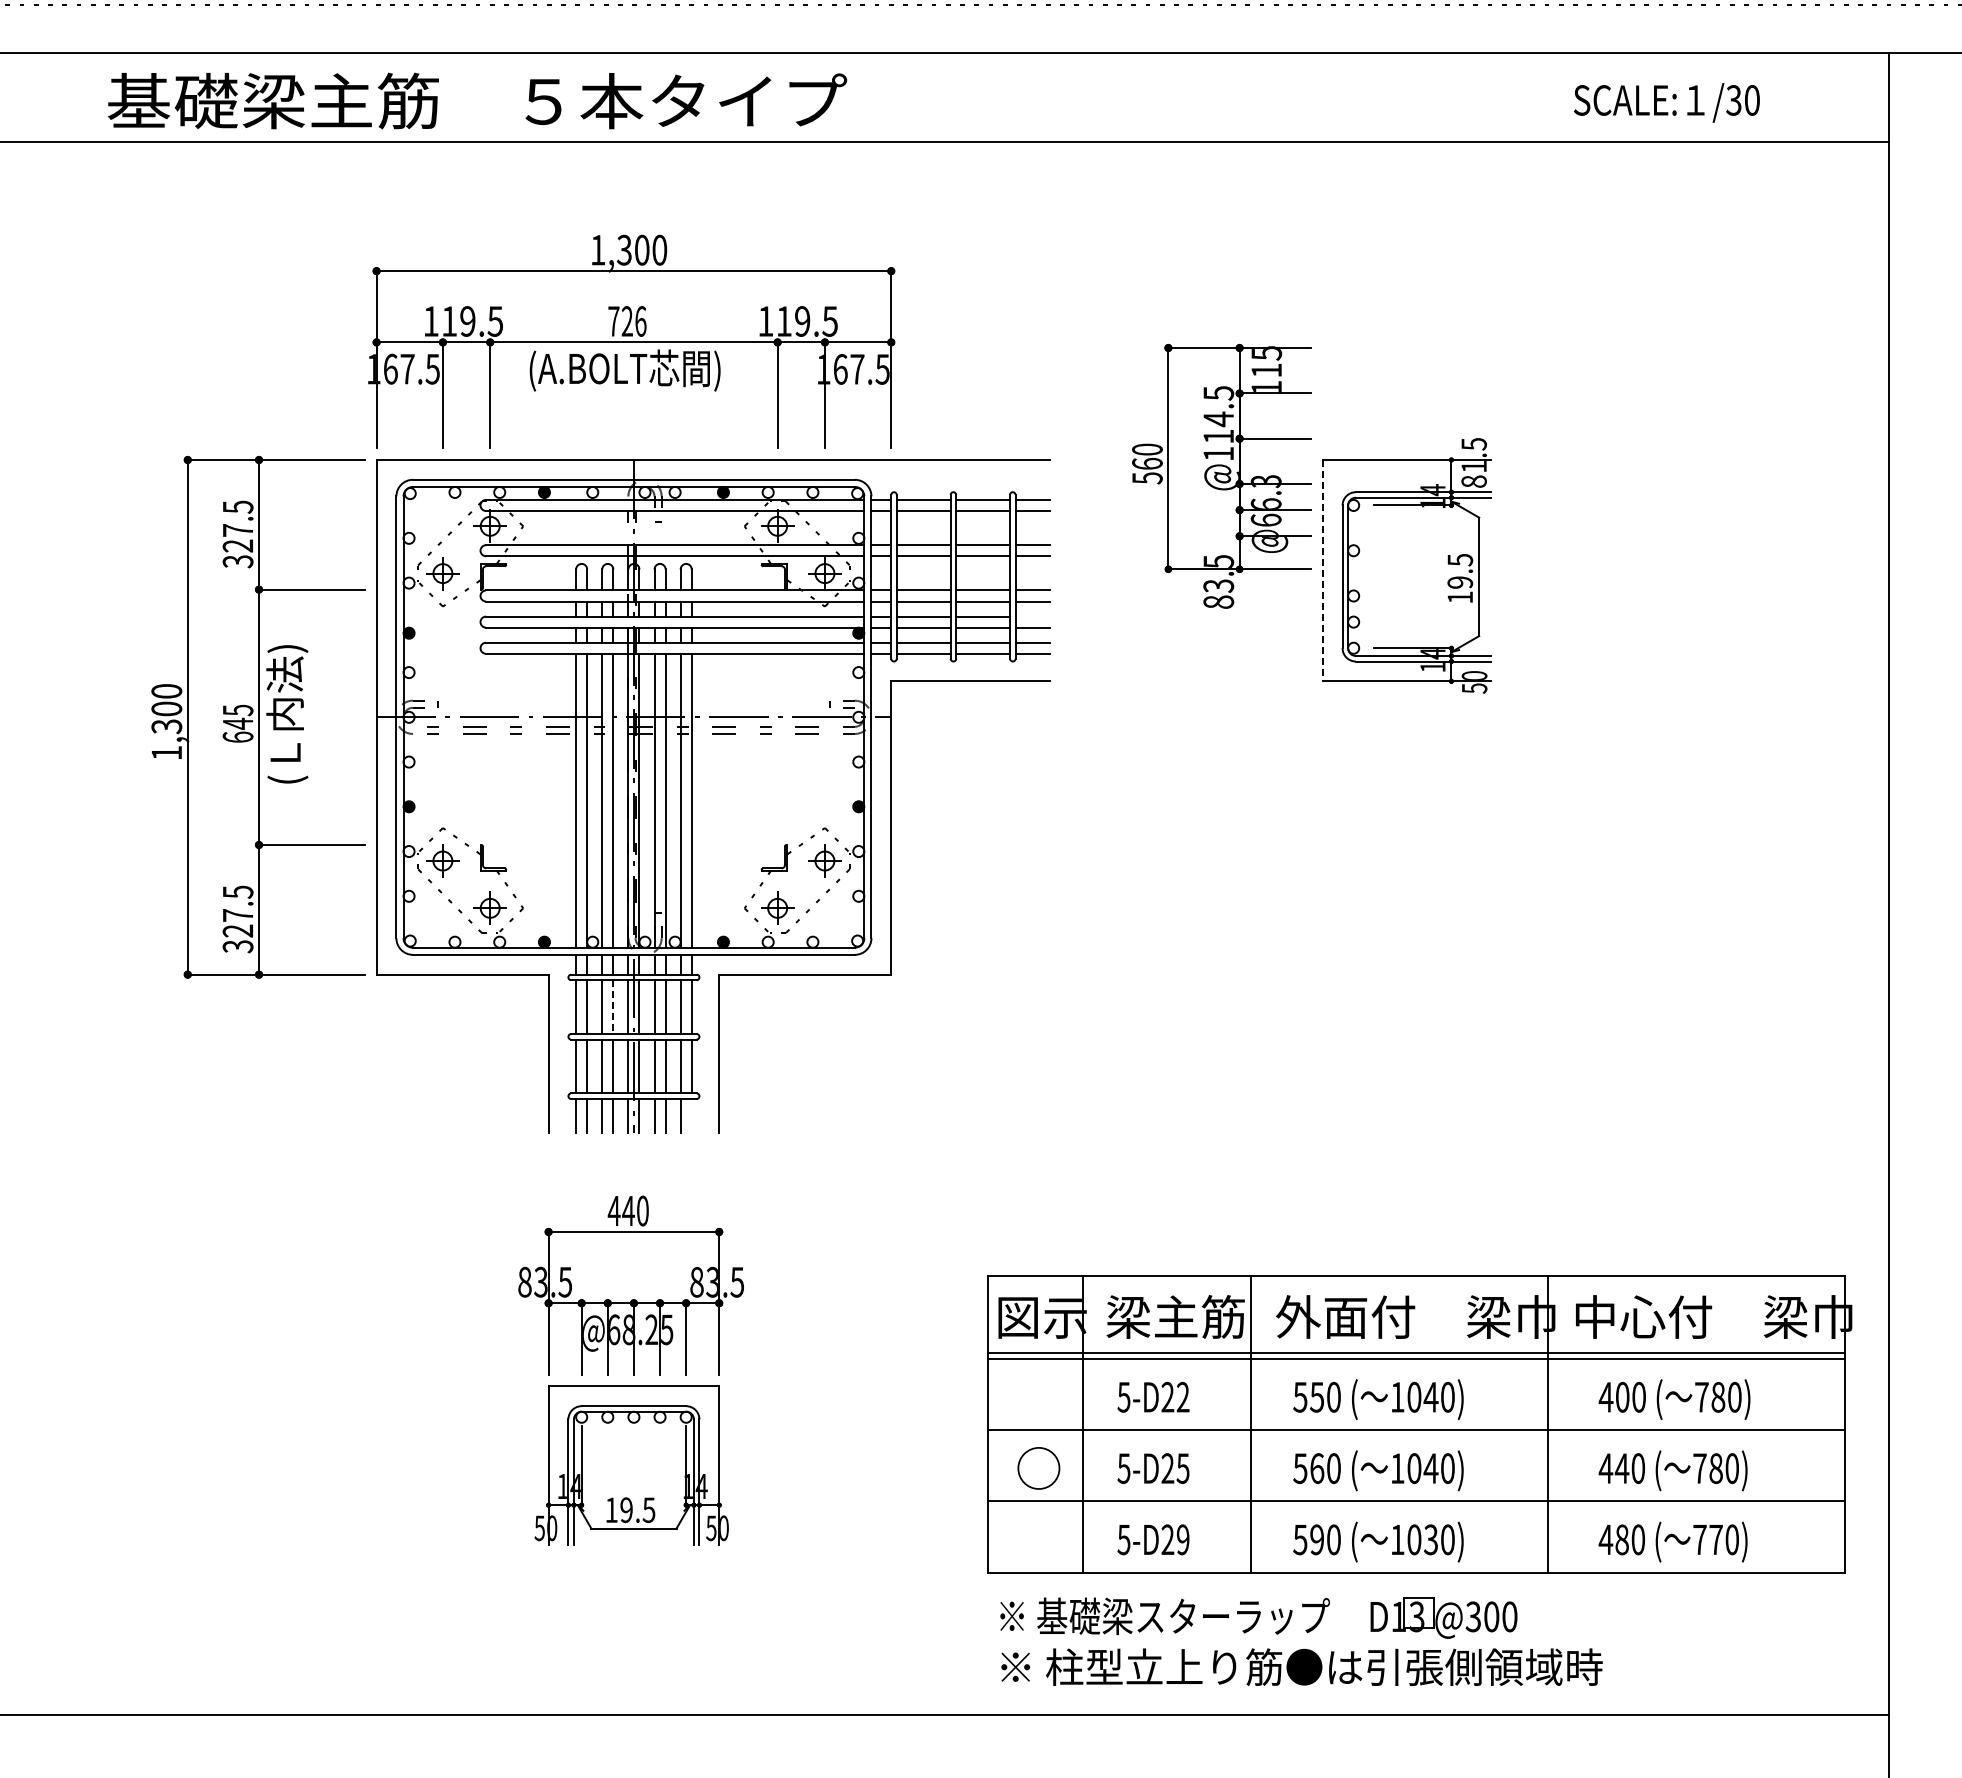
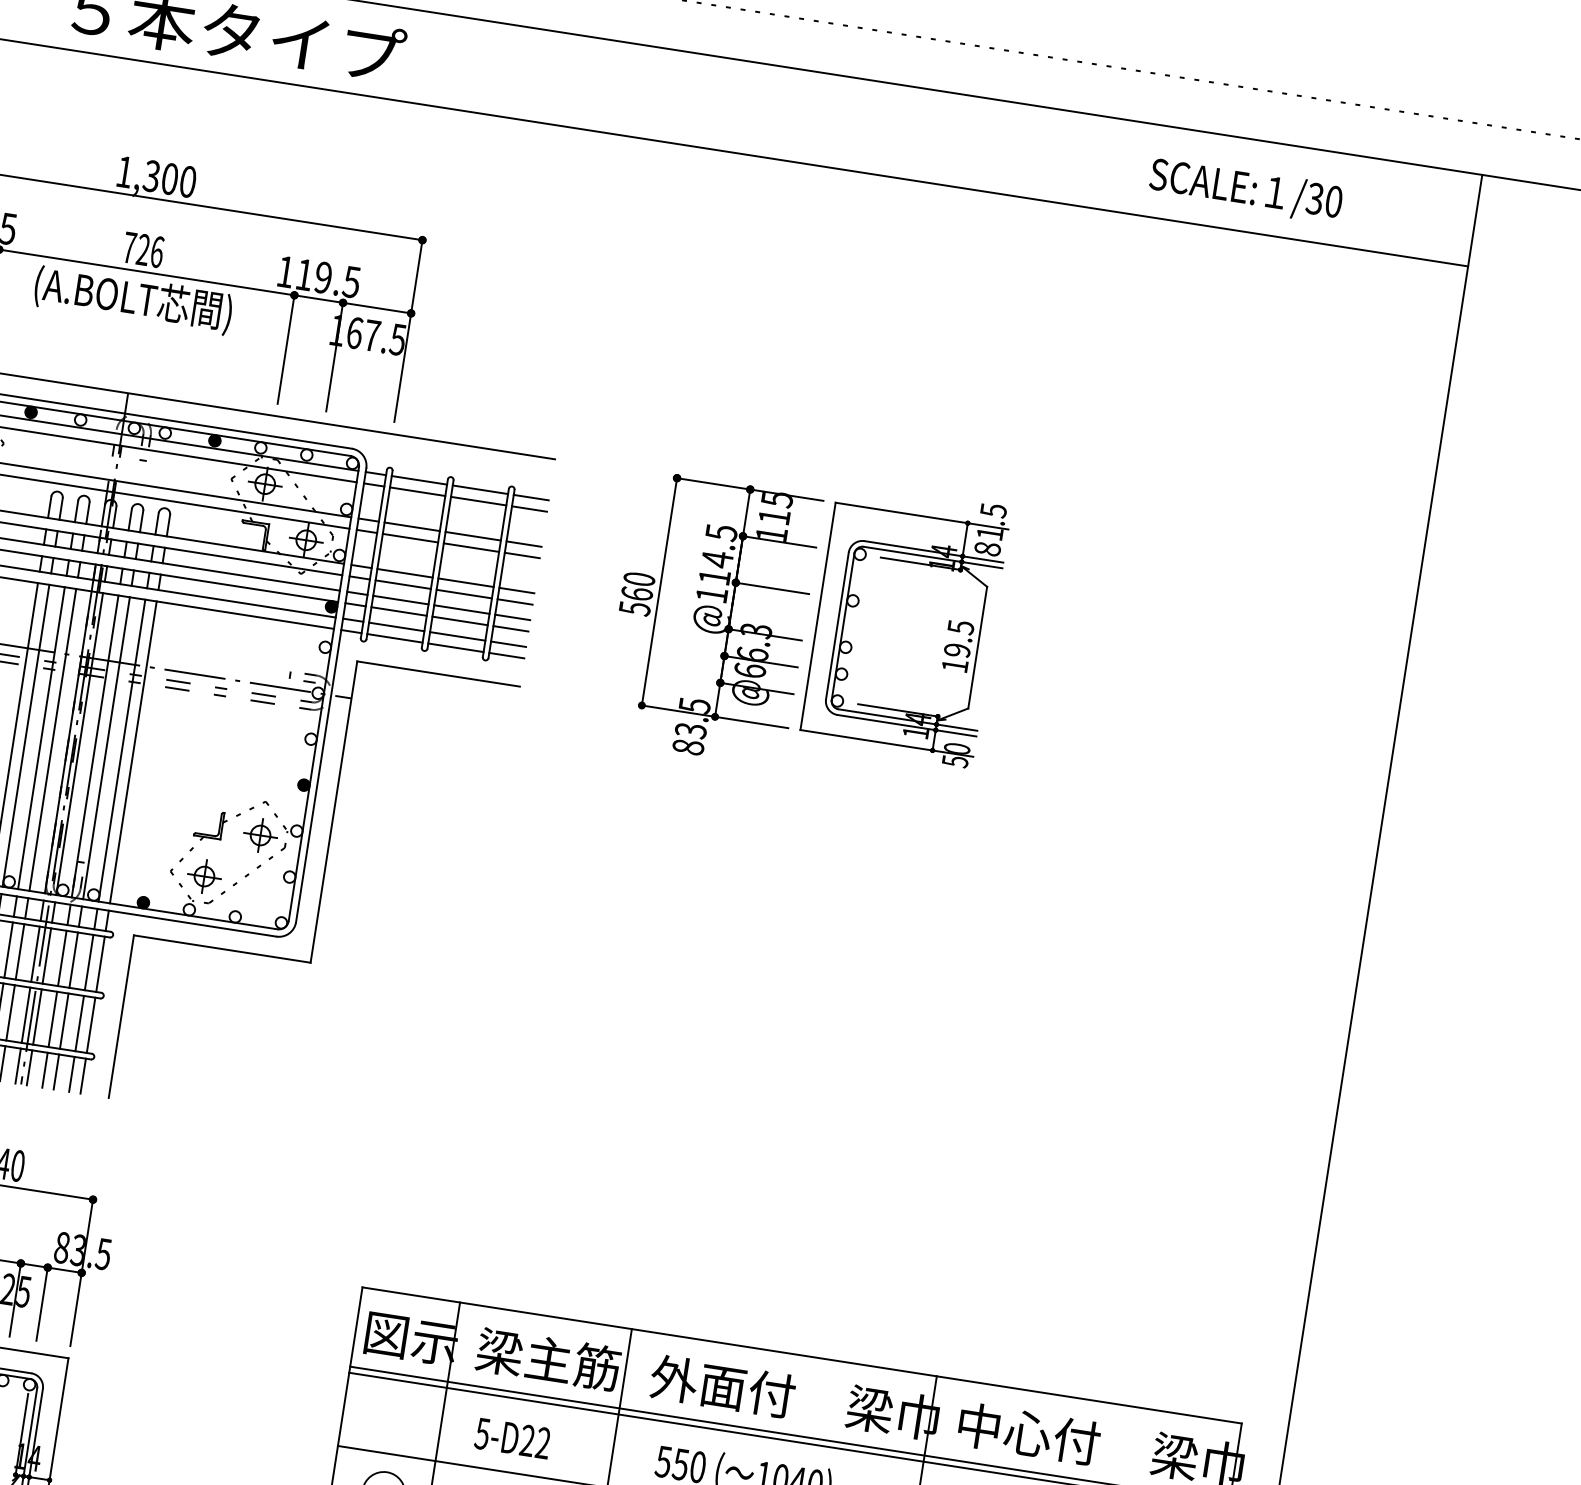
part: (1221, 476) -> (711, 618), moved
line: (1322, 570) -> (817, 616), dashed -> solid
line: (1032, 616) -> (512, 617), added
line: (613, 1007) -> (20, 952), dashed -> solid
line: (691, 1115) -> (83, 1075), added

